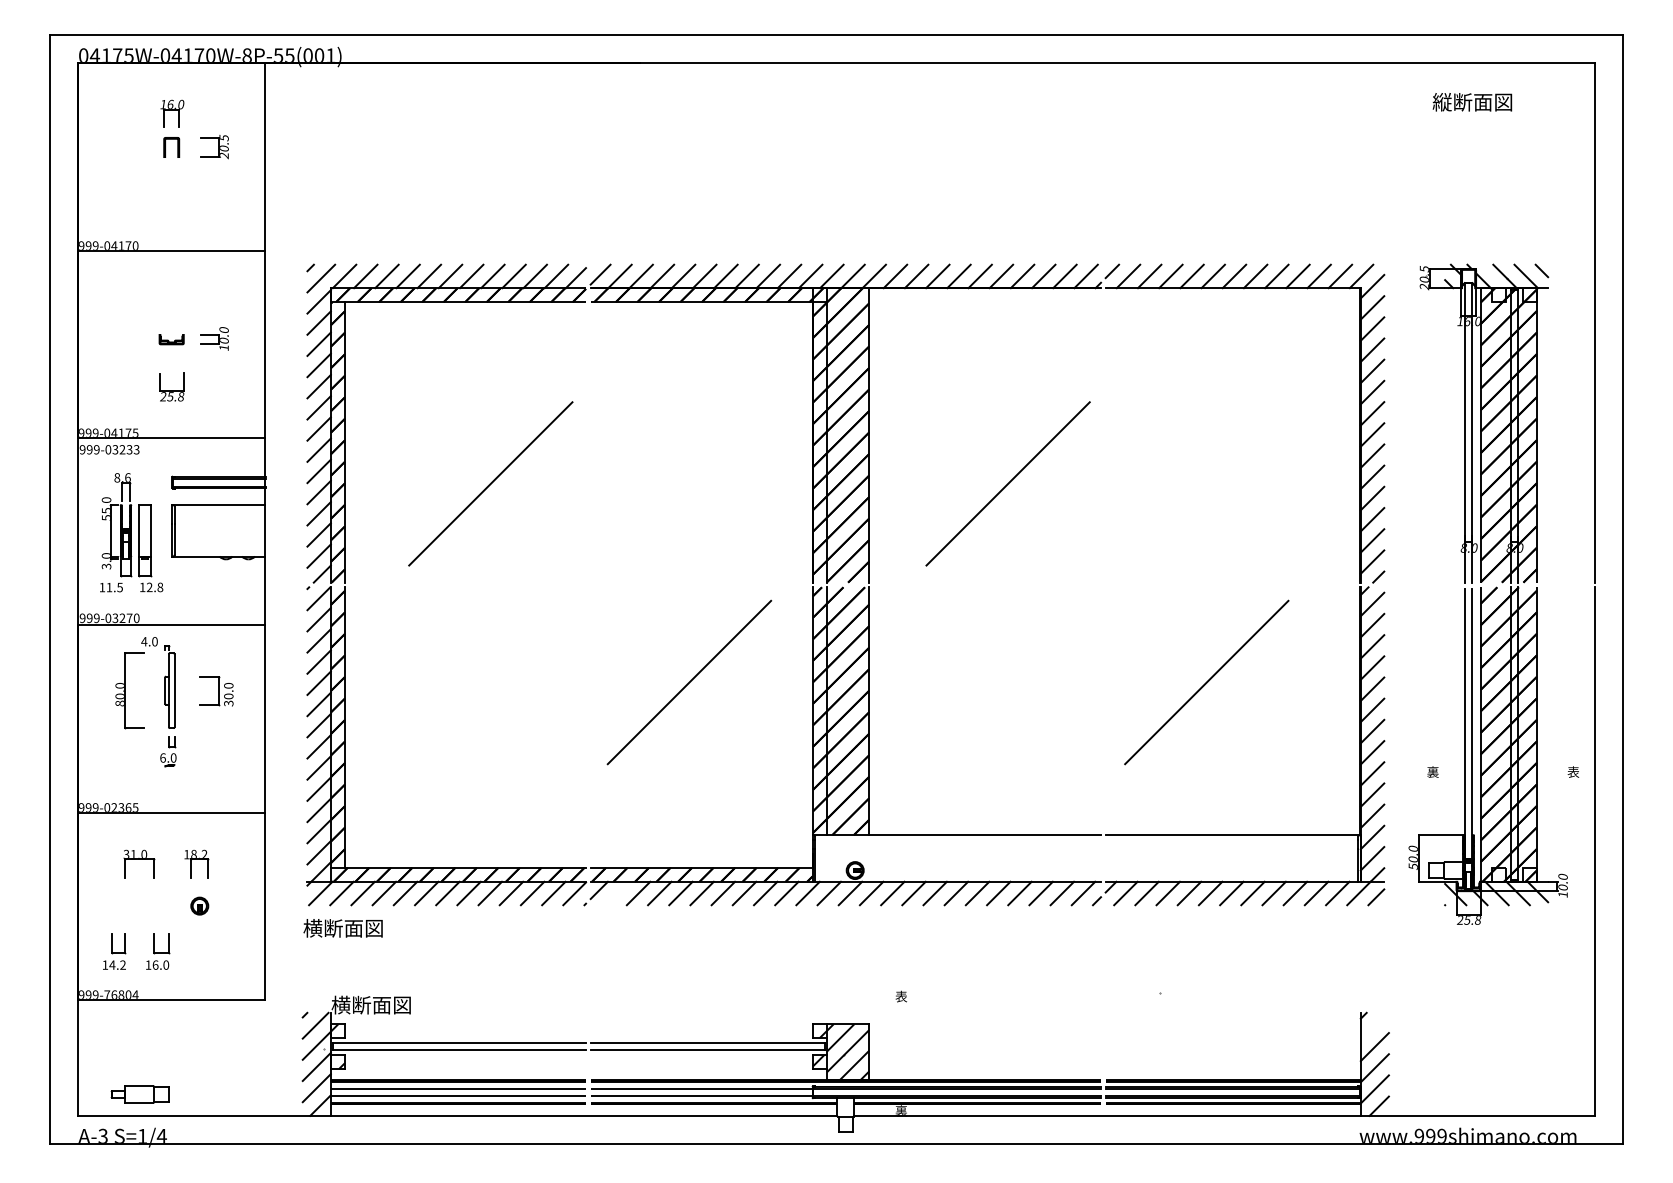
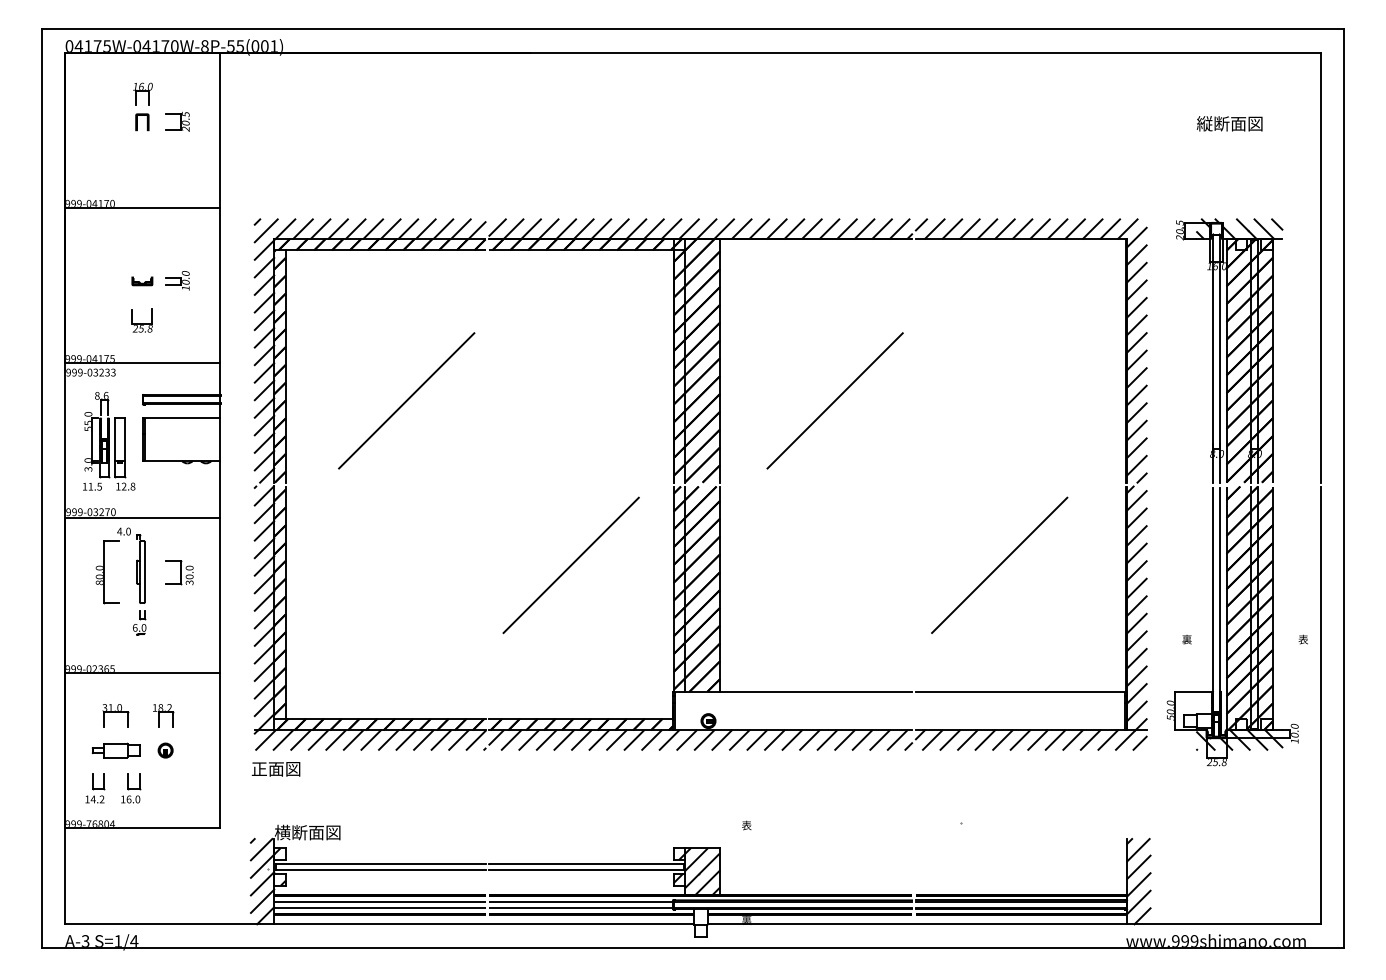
text: (1472, 101) -> (1229, 123), moved
line: (617, 892) -> (511, 739), added
text: (343, 927) -> (284, 768), 横断面図 -> 正面図
line: (1374, 1026) -> (1138, 850), added
part: (139, 1094) -> (115, 750), moved

